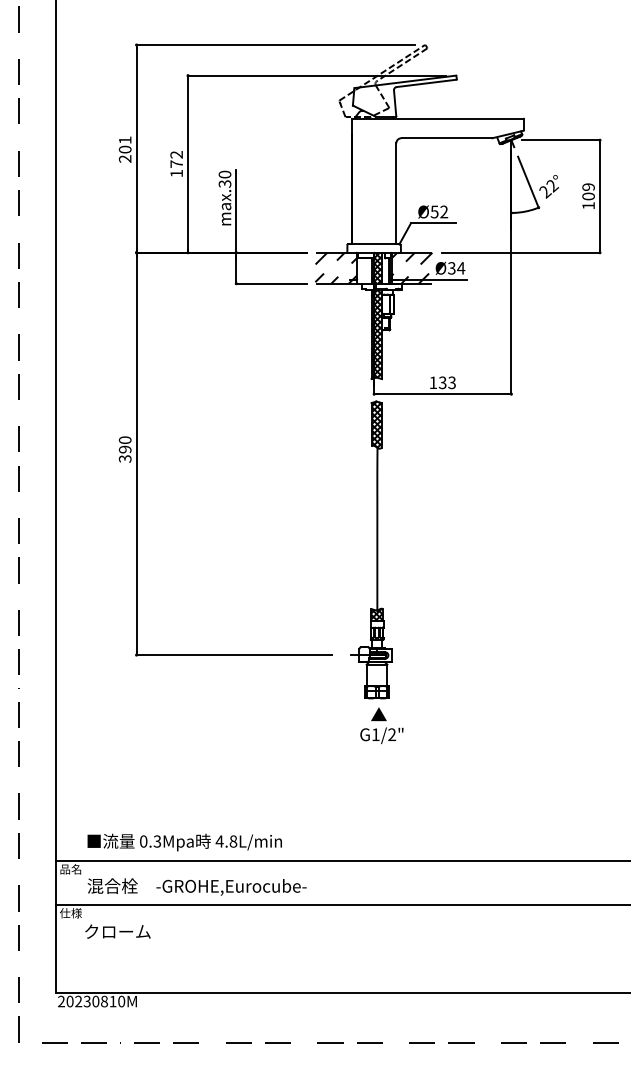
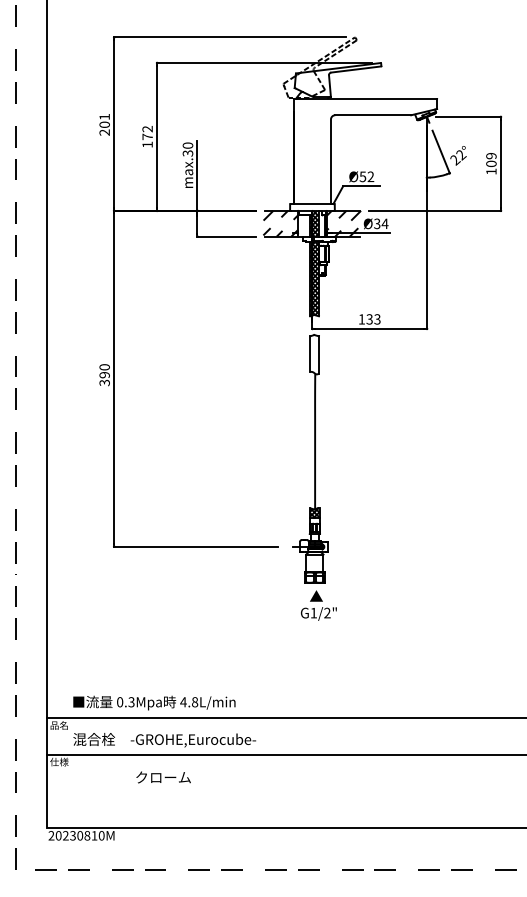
hatch: (376, 424) -> (314, 354), removed
text: (117, 931) -> (163, 777), moved

